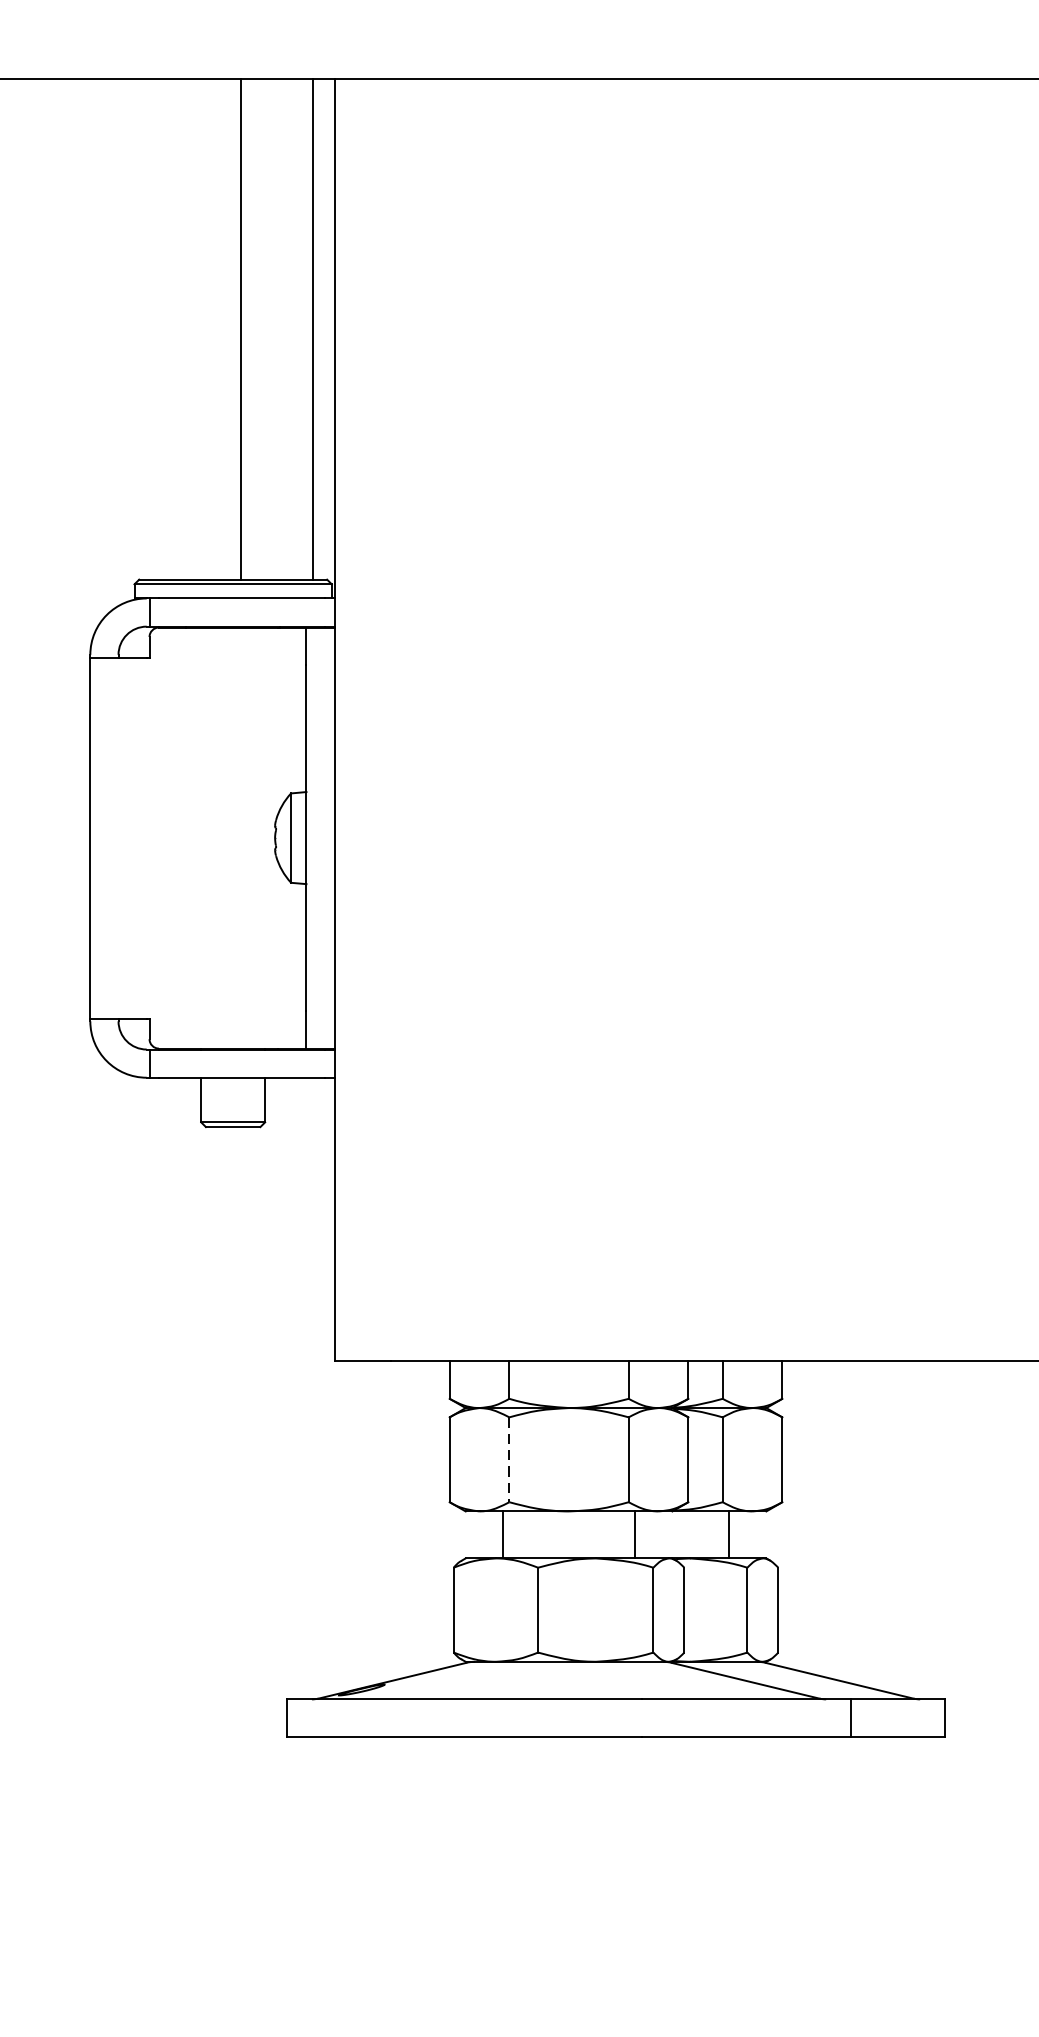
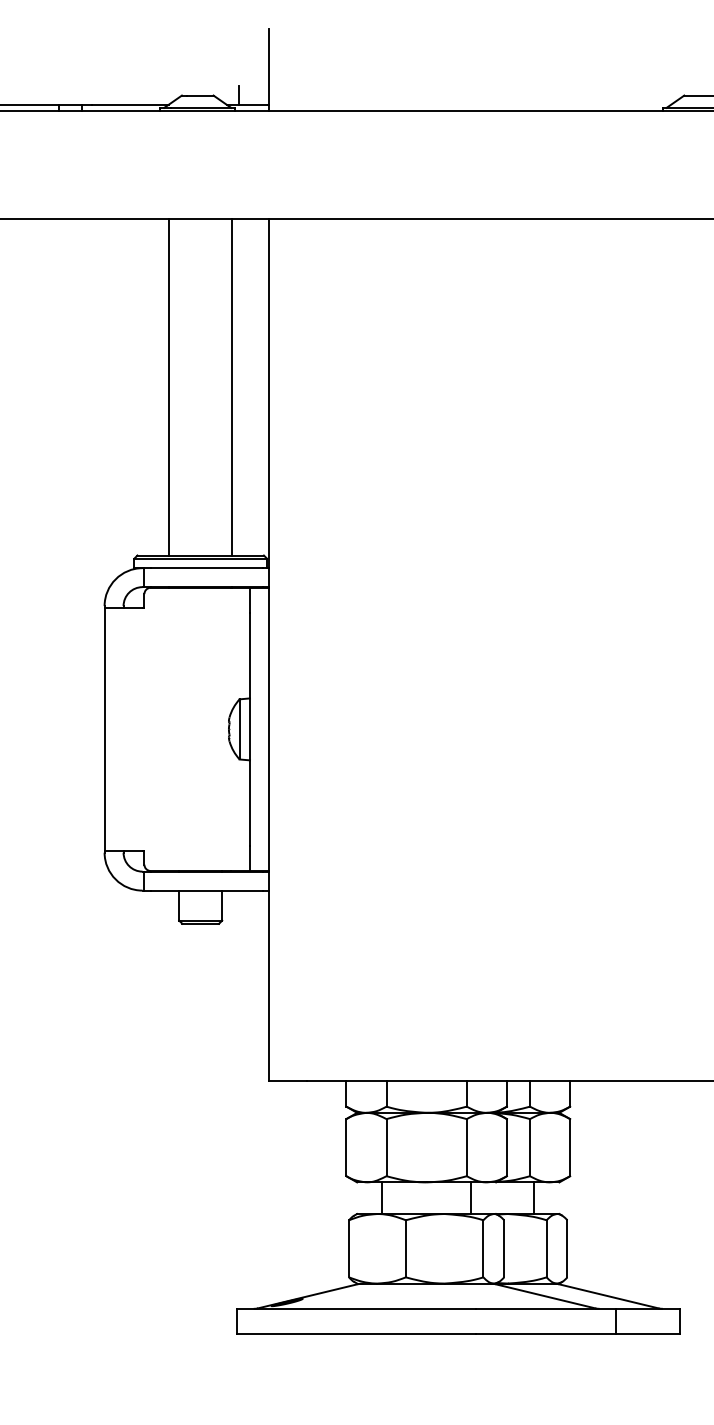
line: (241, 328) -> (169, 386), moved
line: (313, 328) -> (232, 386), moved
line: (509, 1459) -> (386, 1147), dashed -> solid

